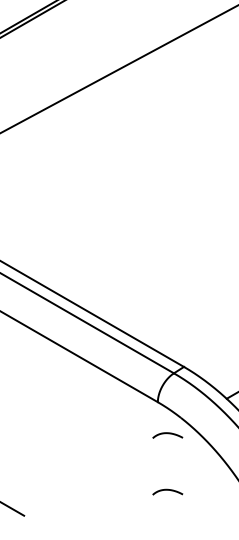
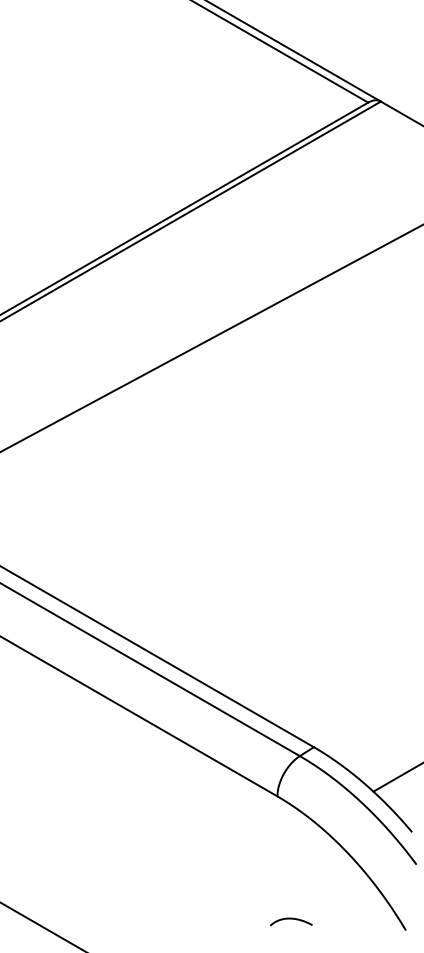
curve: (167, 433) -> (291, 840), removed

